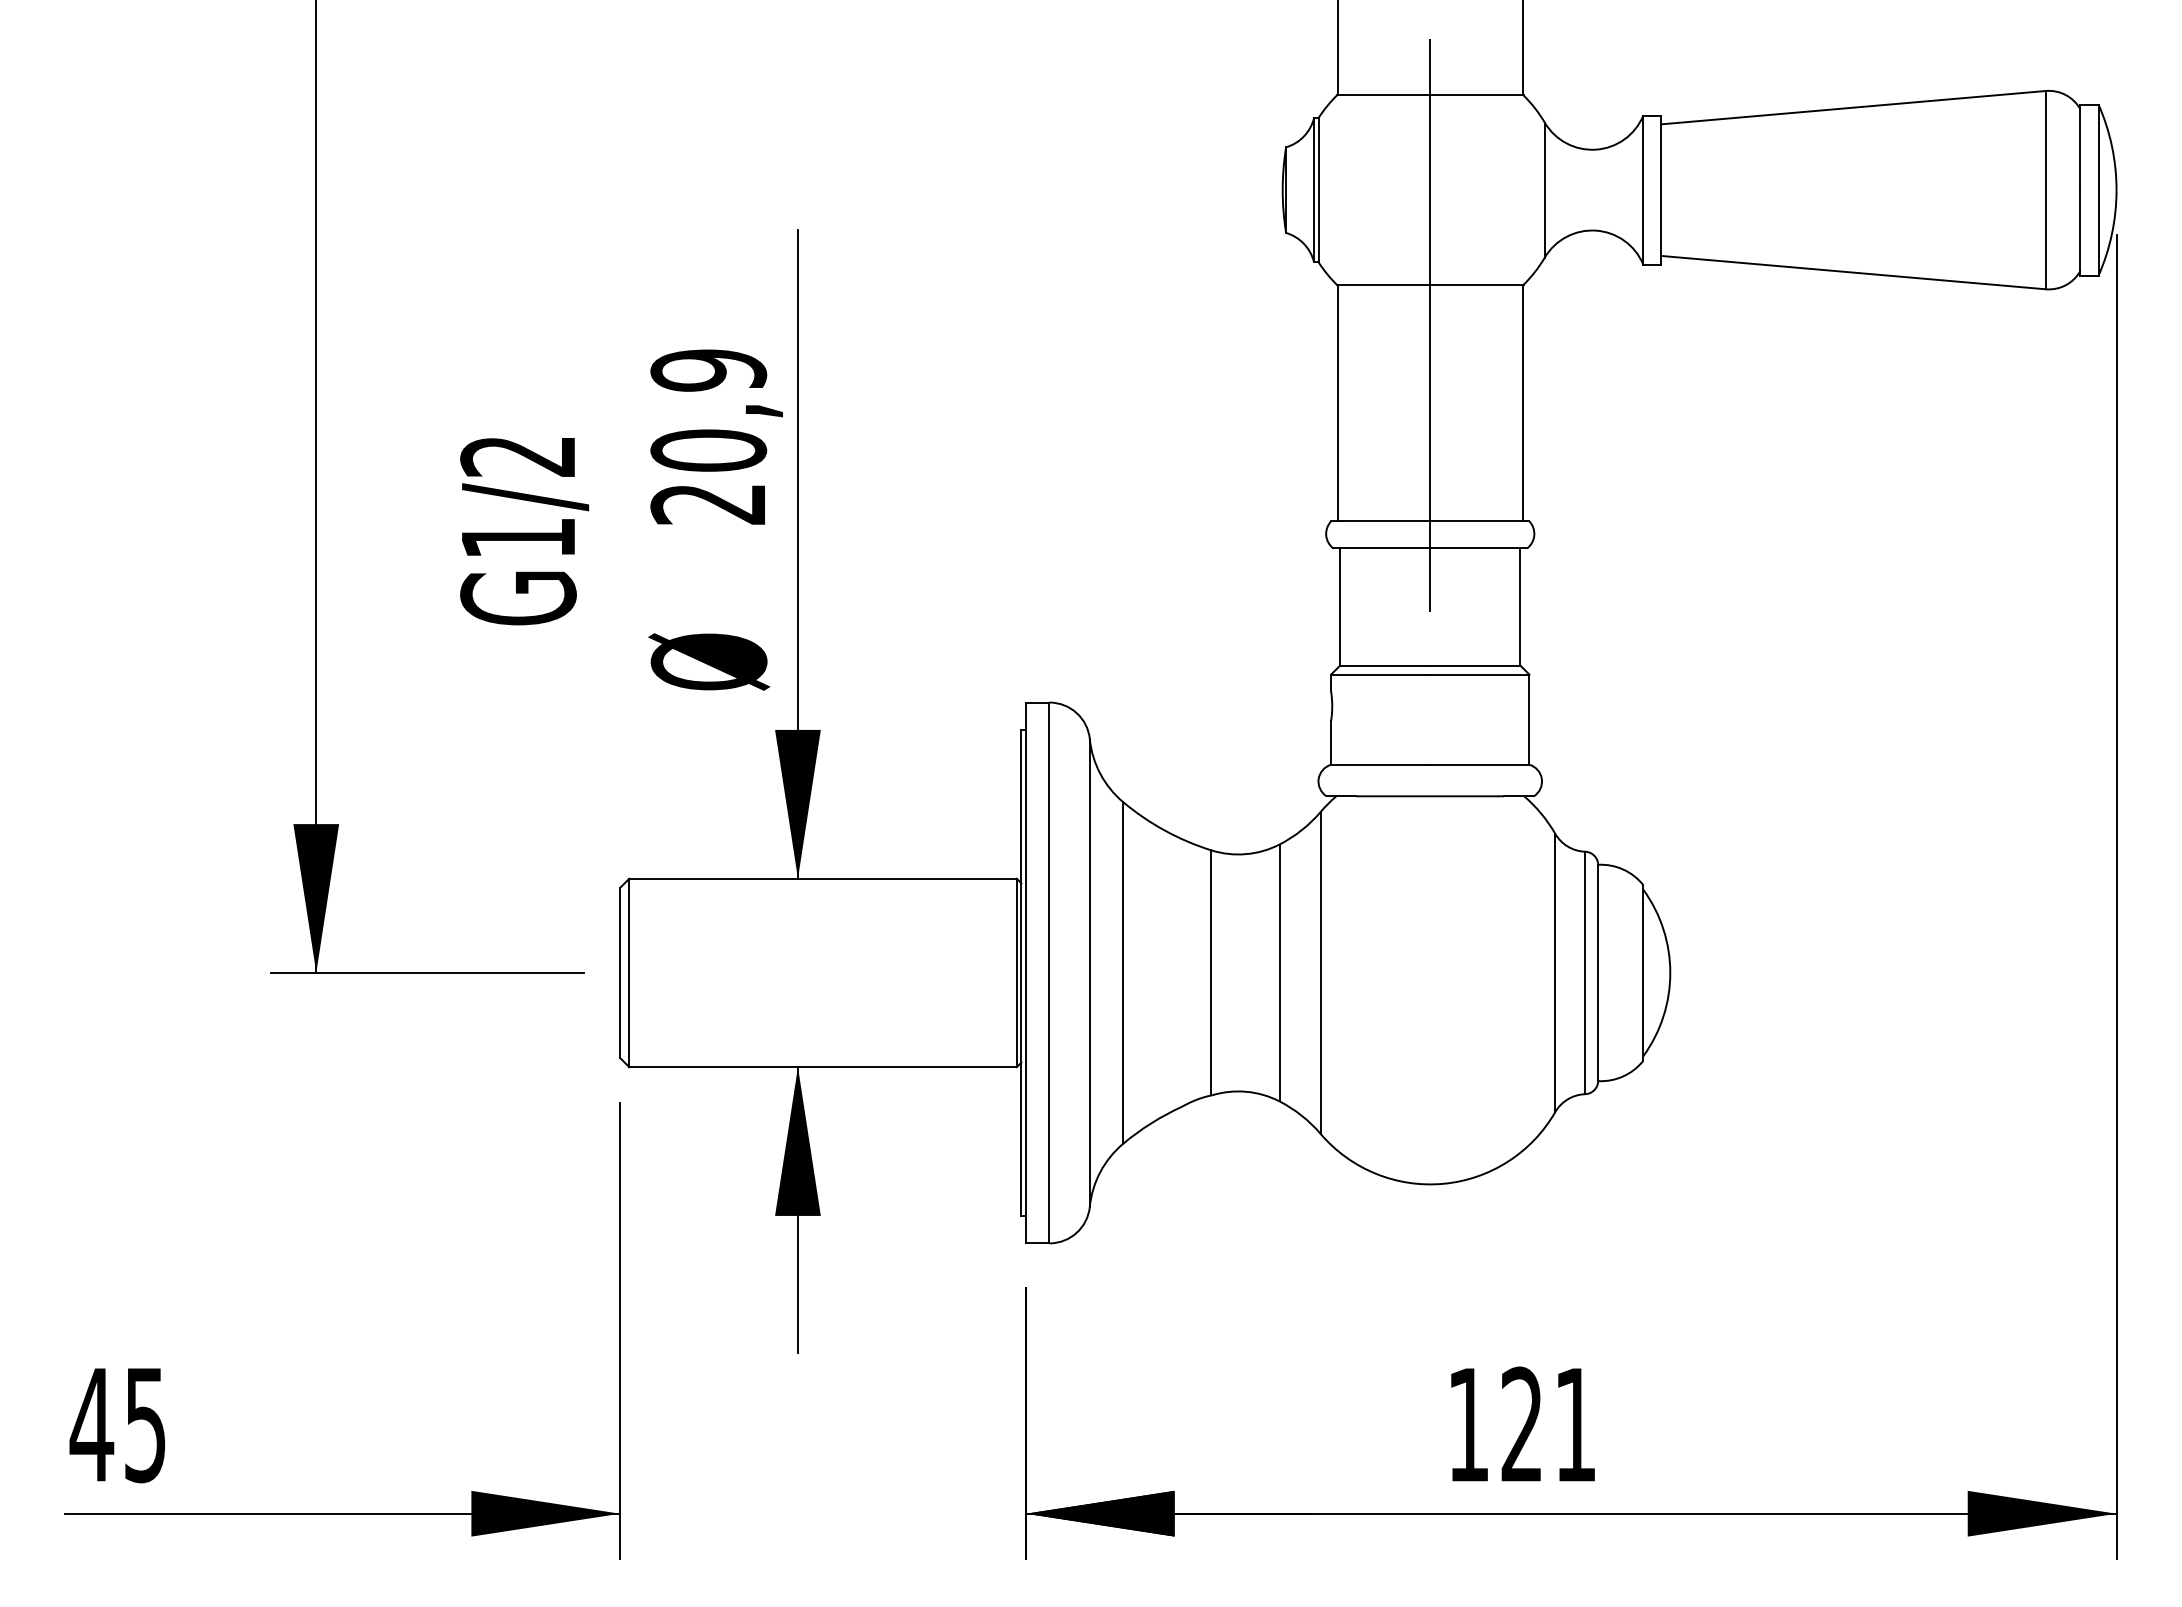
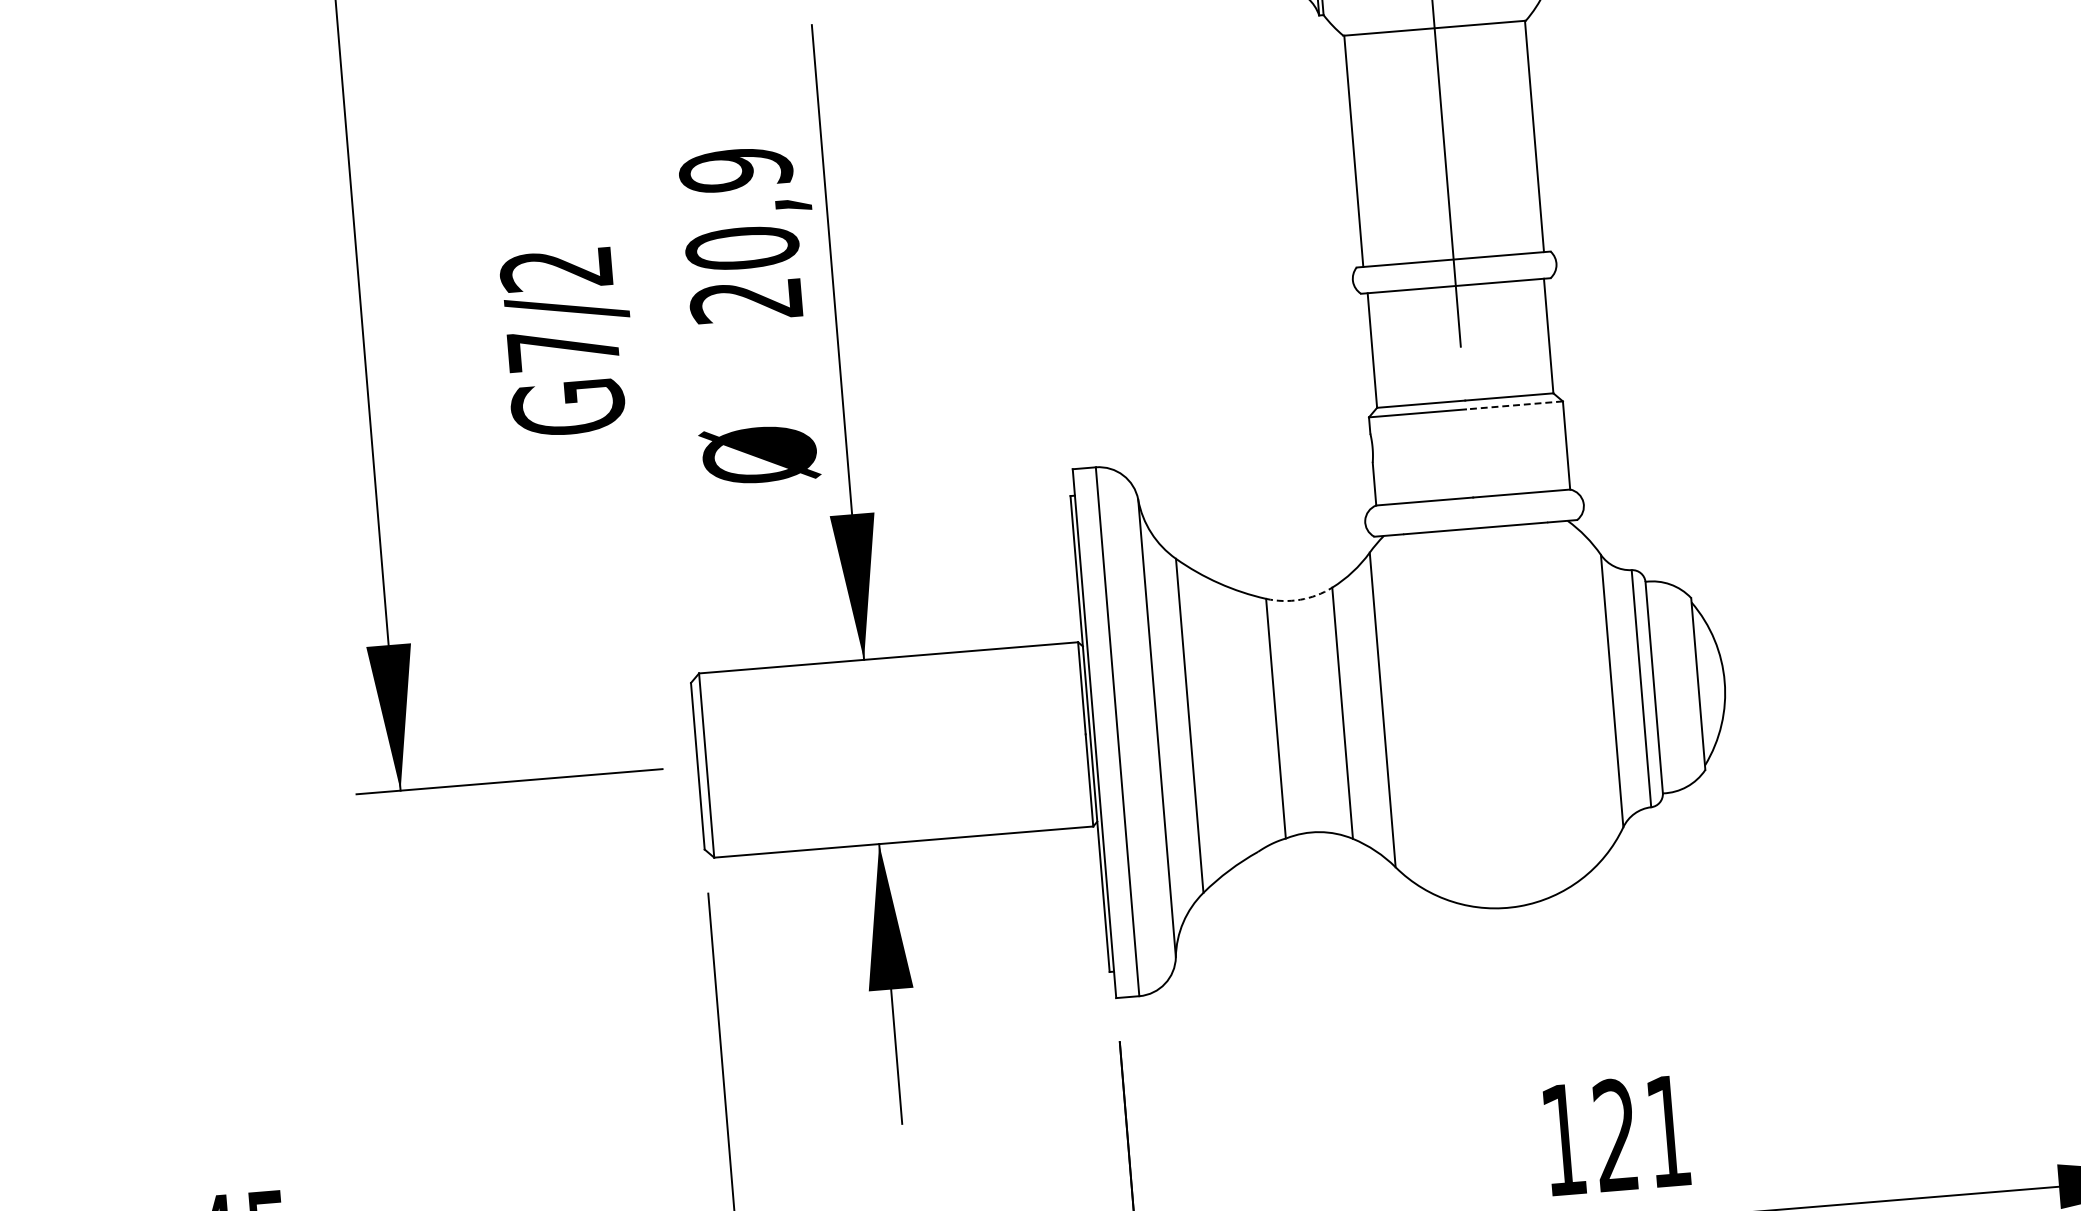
text: (518, 537) -> (563, 348), G1/2 -> G7/2
line: (1479, 674) -> (1514, 405), solid -> dashed
arc: (1246, 854) -> (1300, 600), solid -> dashed

